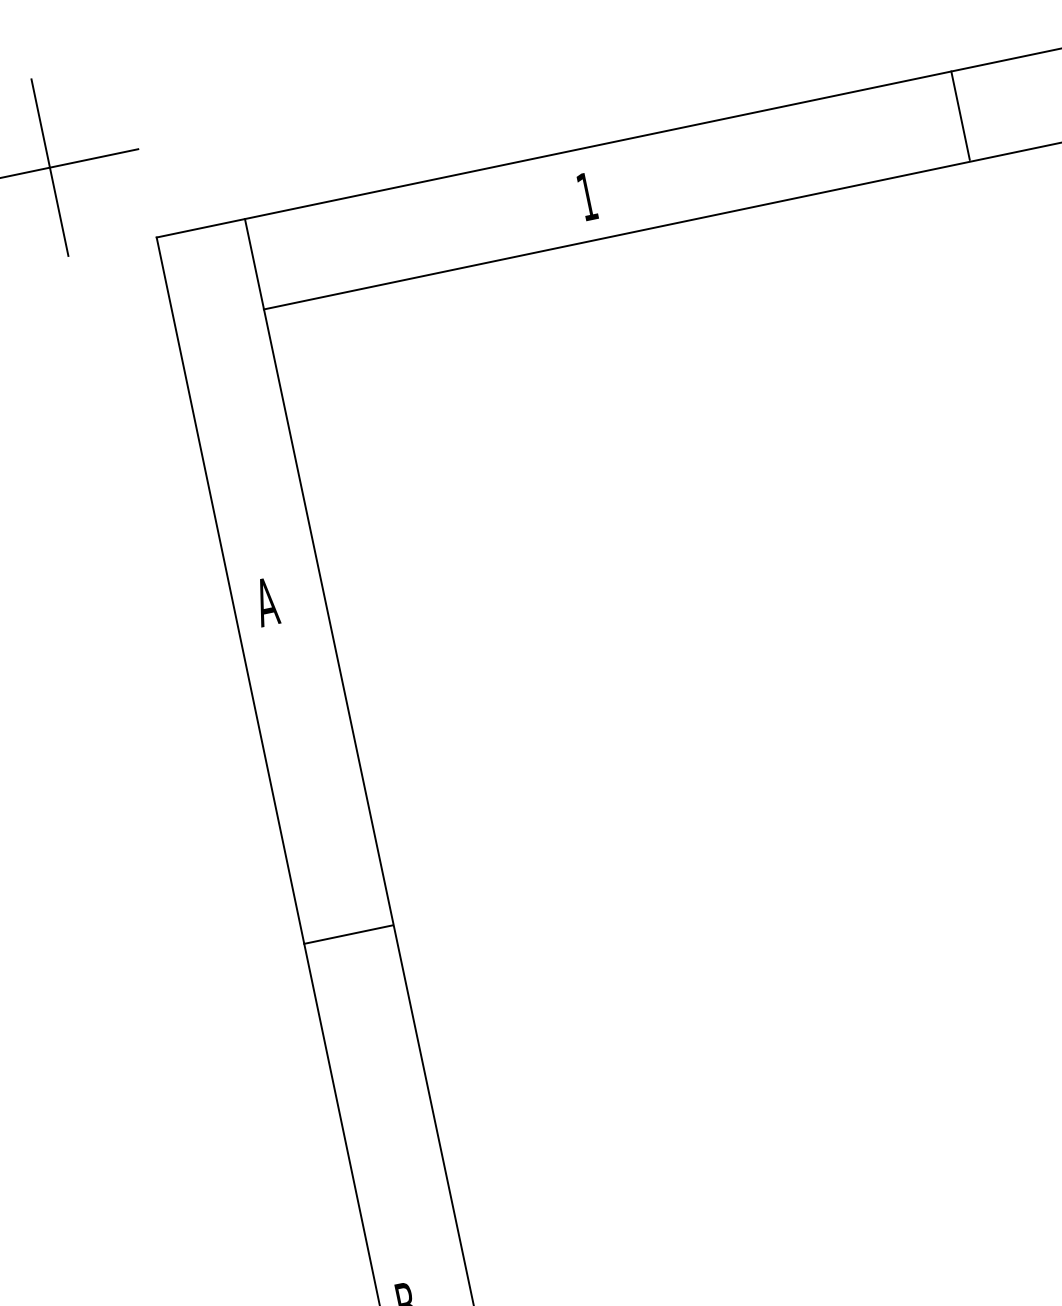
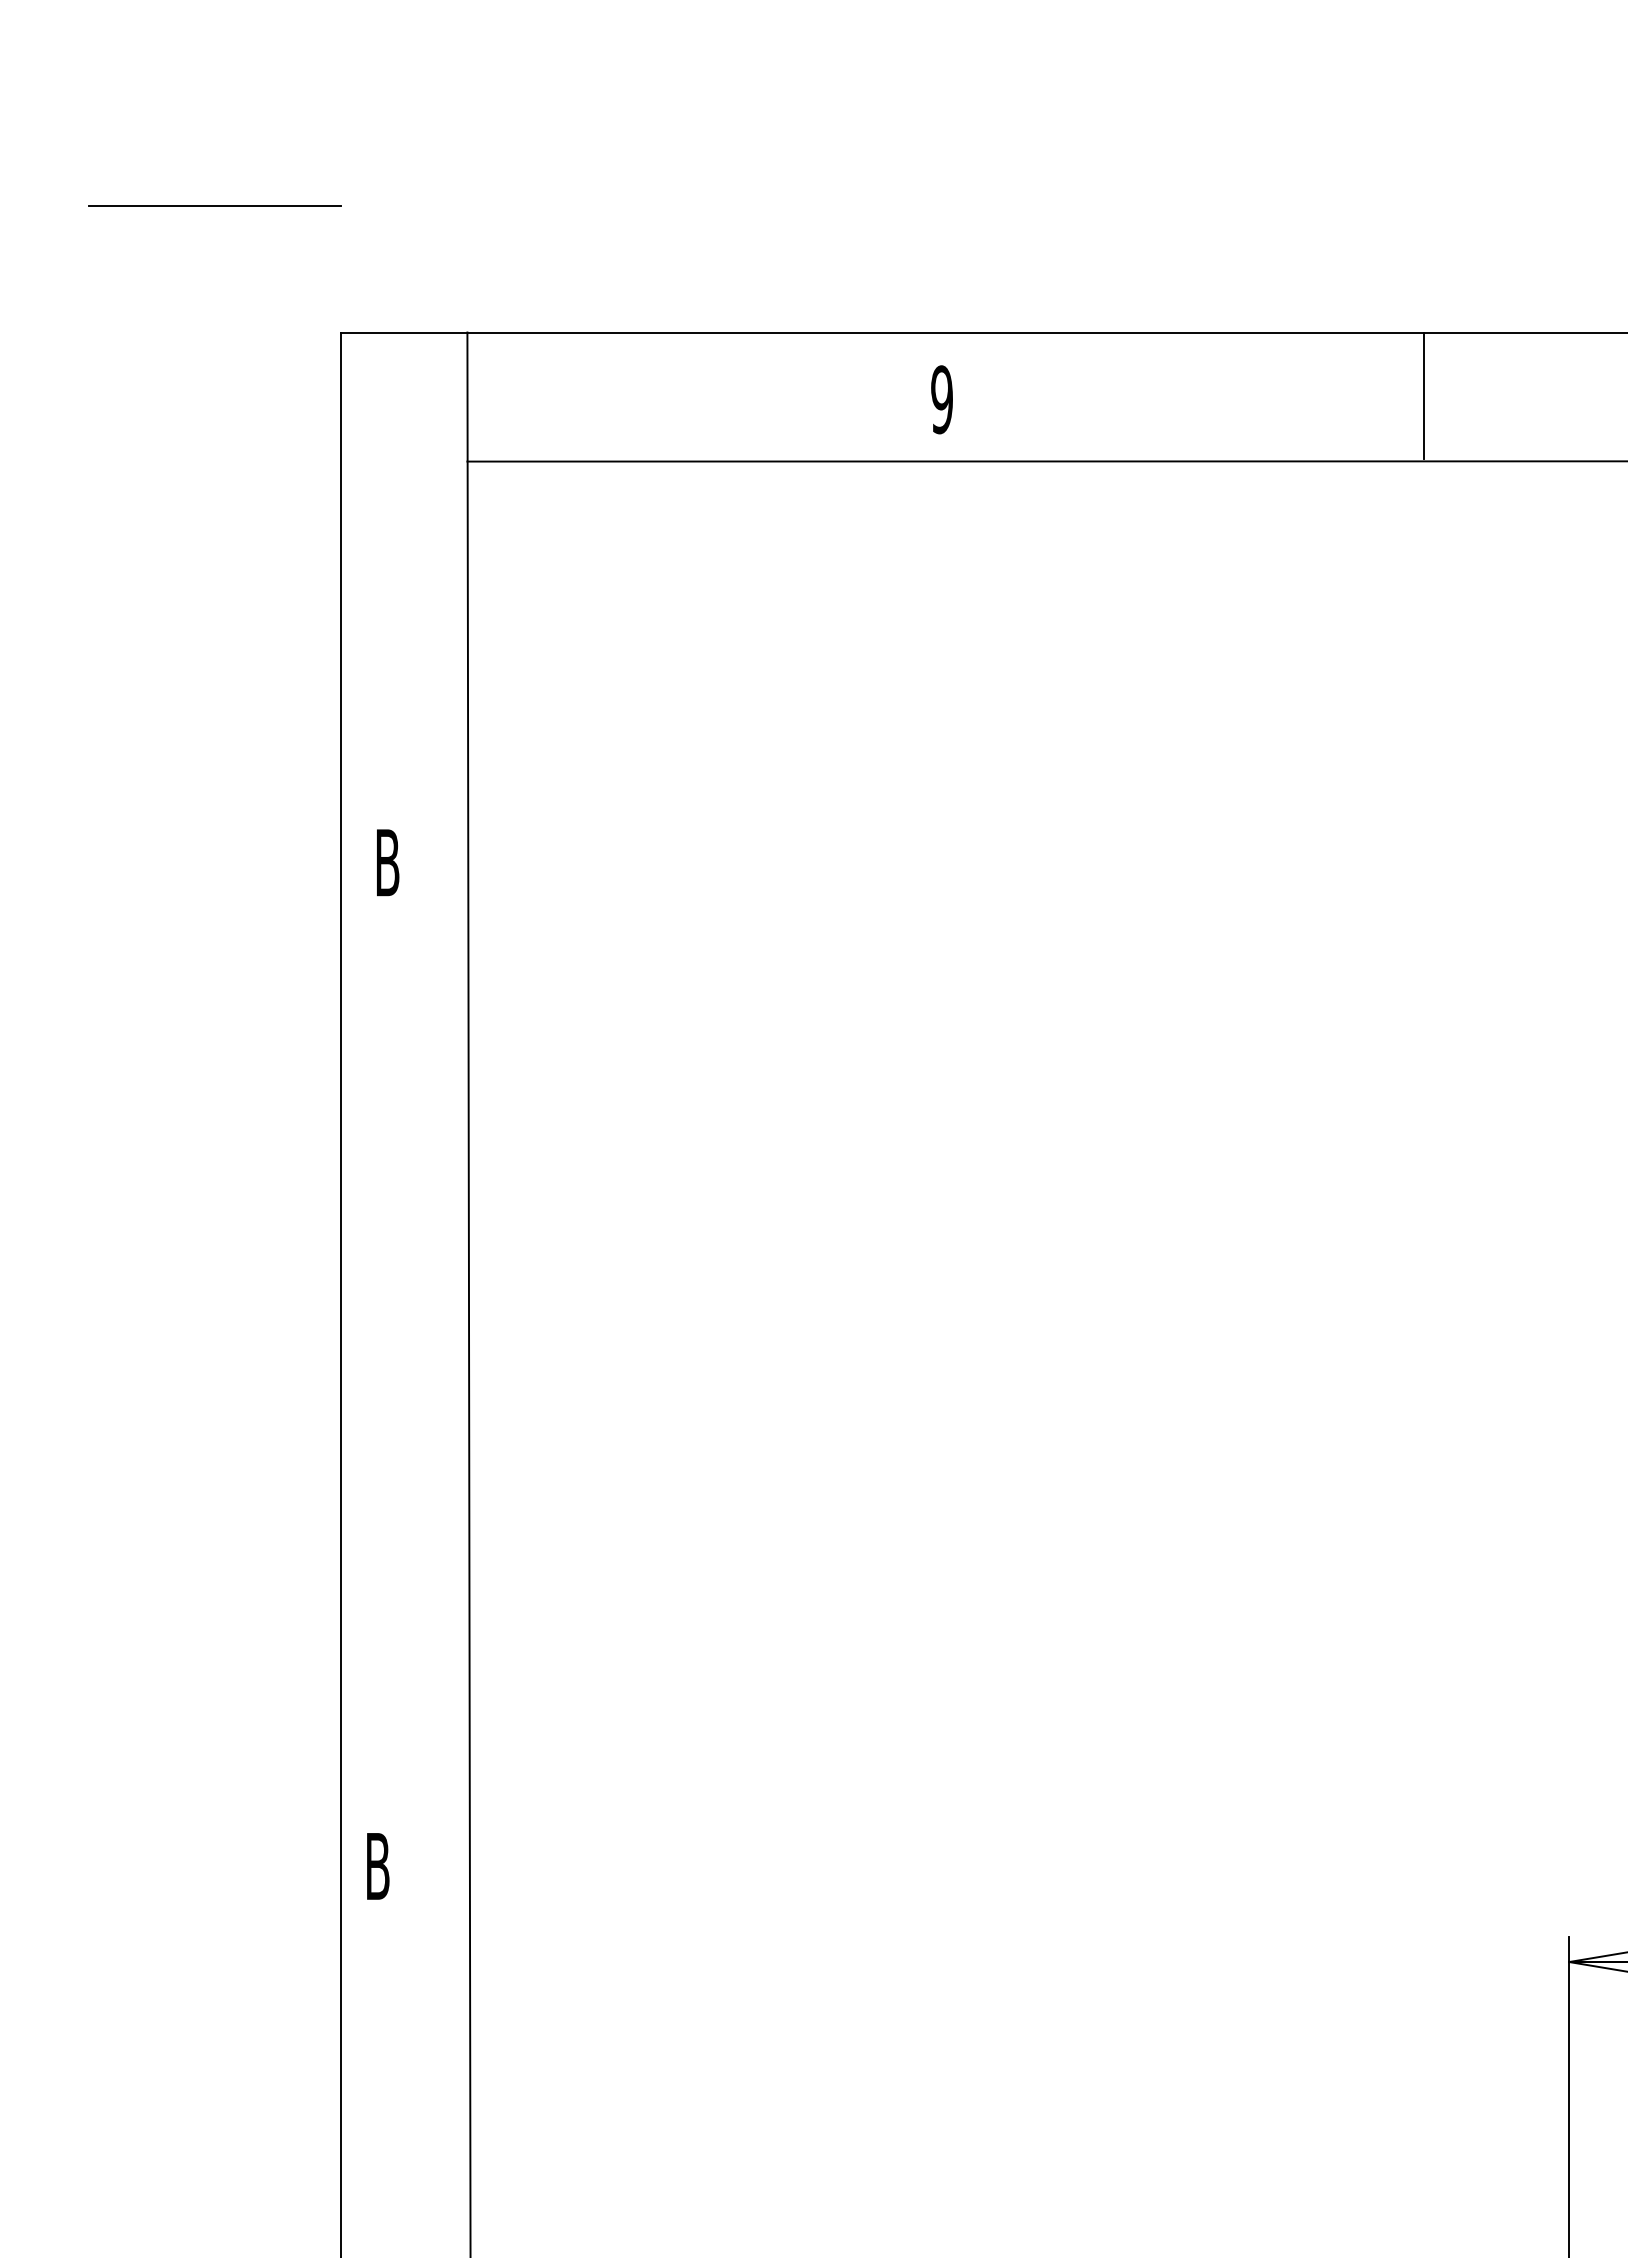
line: (960, 115) -> (1423, 395), moved
line: (50, 167) -> (215, 206), removed
text: (586, 196) -> (941, 399), 1 -> 9
text: (266, 601) -> (387, 862), A -> B
line: (348, 934) -> (404, 1341), removed

